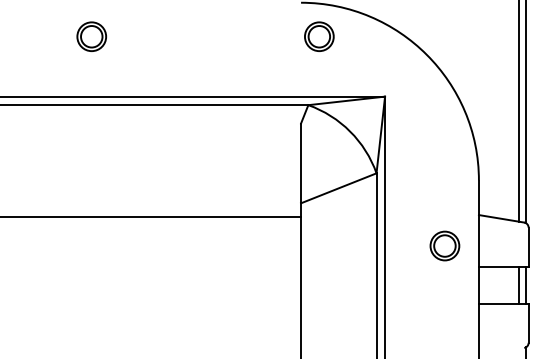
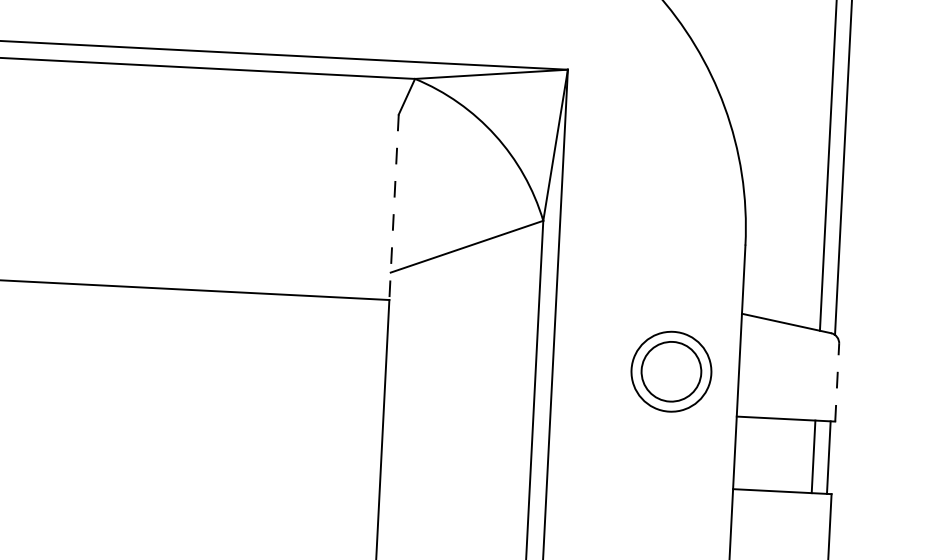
line: (301, 170) -> (394, 207), solid -> dashed
part: (444, 245) -> (670, 370), size x1.4
line: (528, 247) -> (836, 382), solid -> dashed

